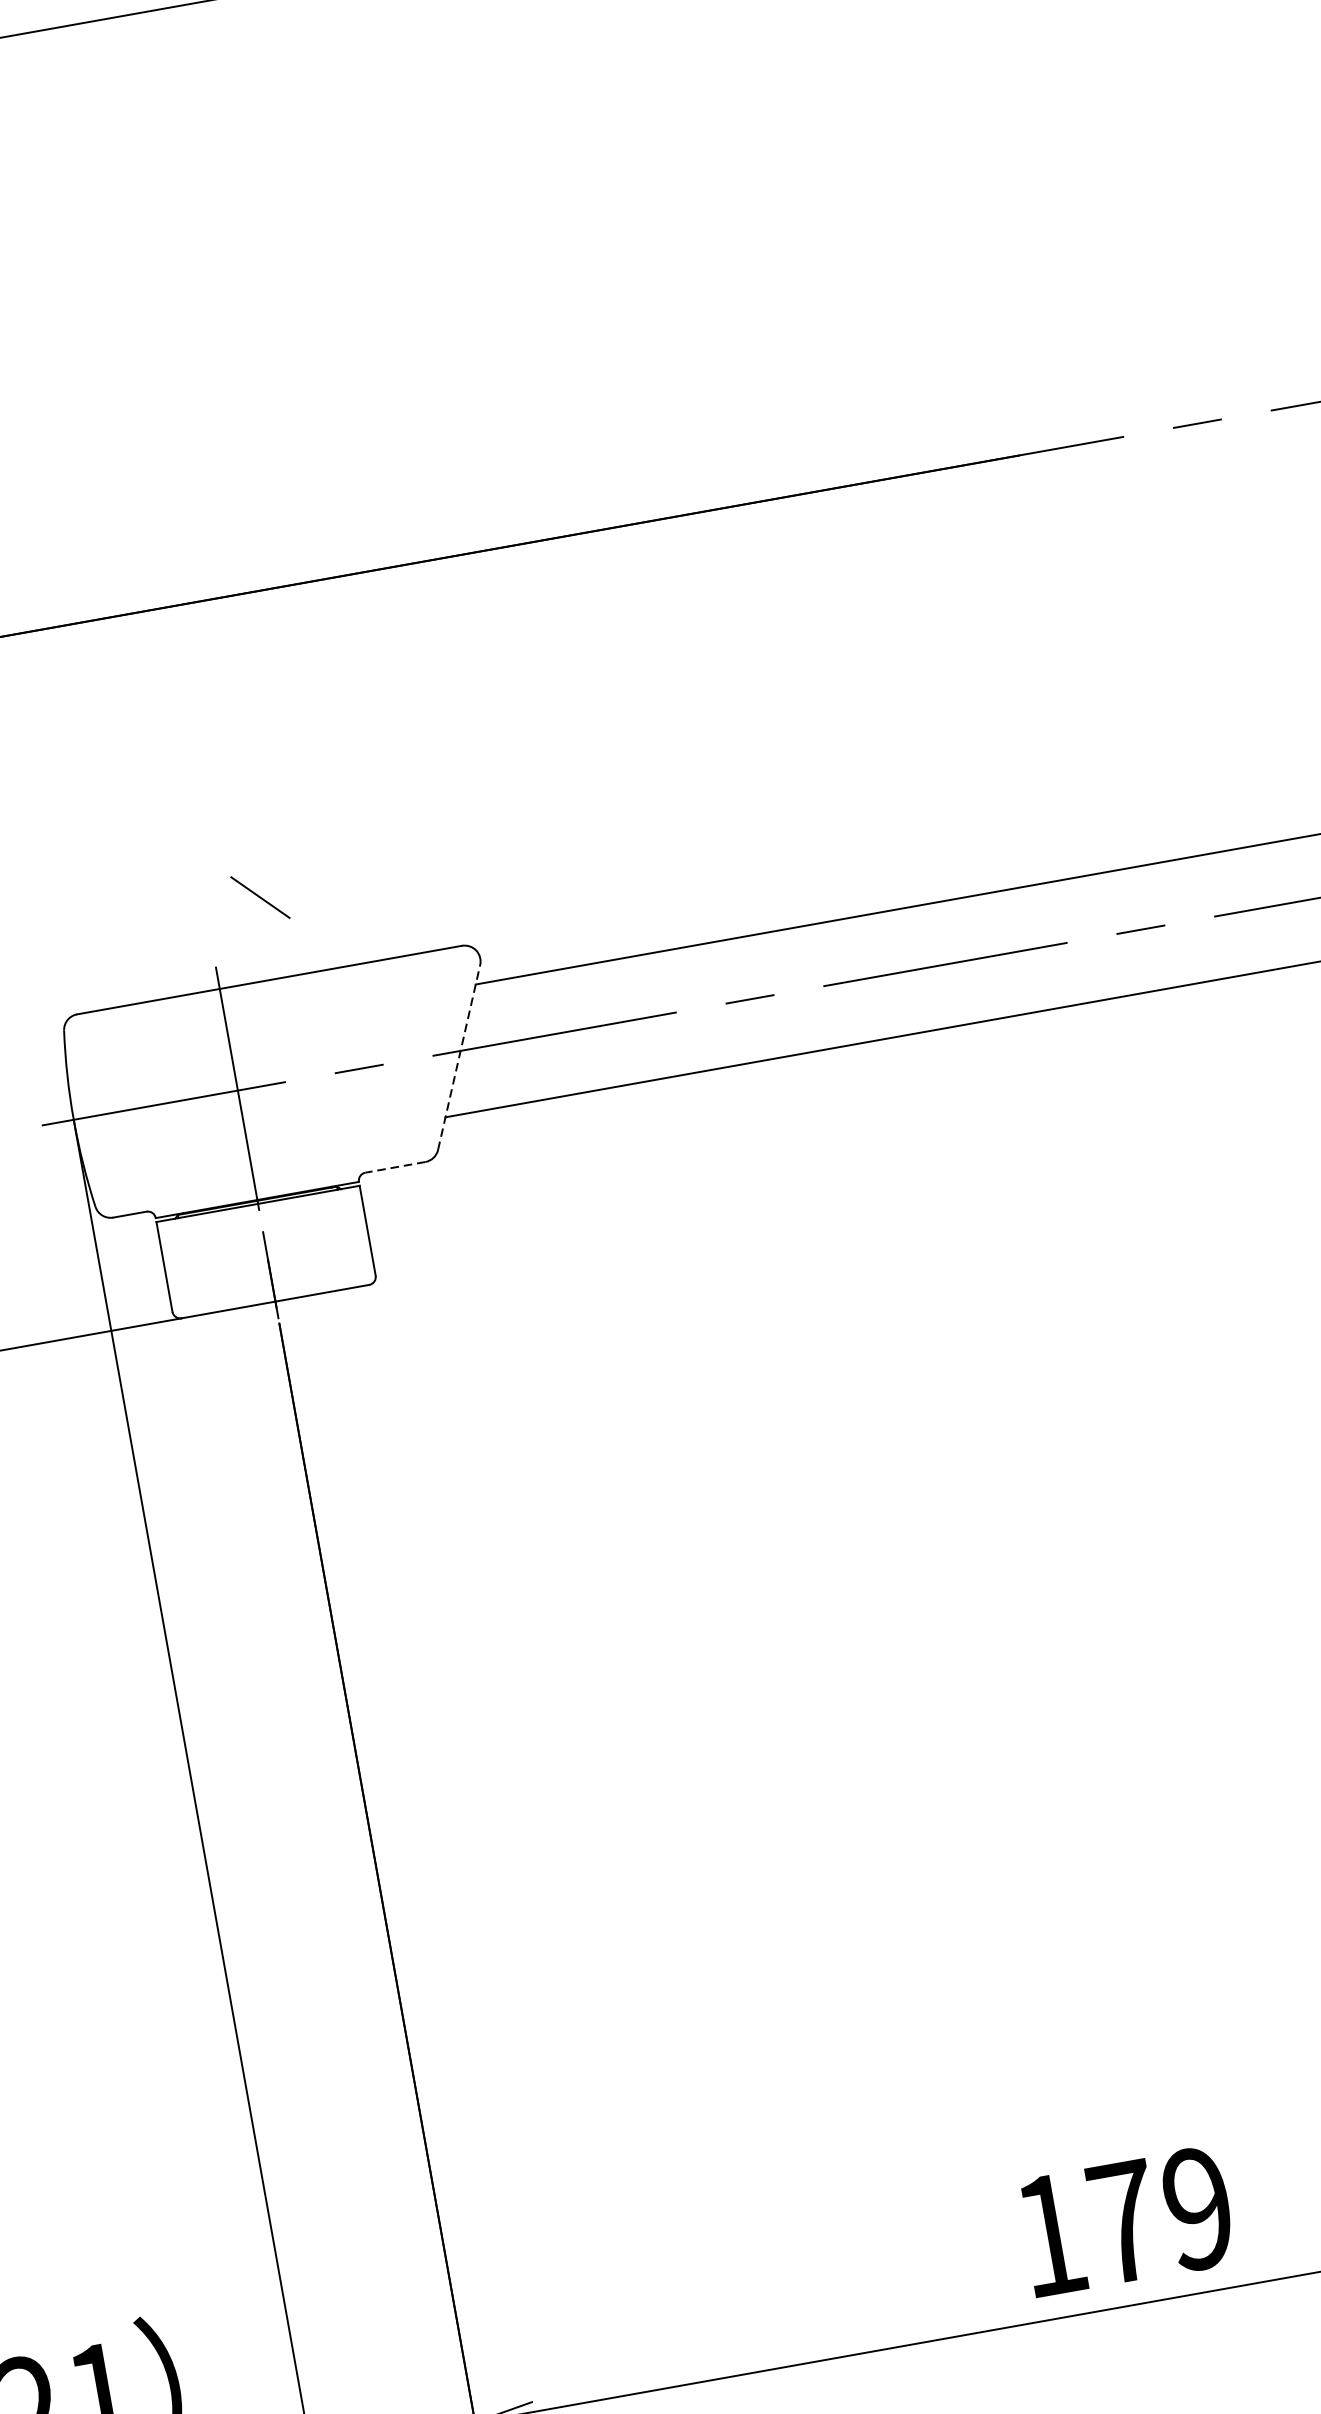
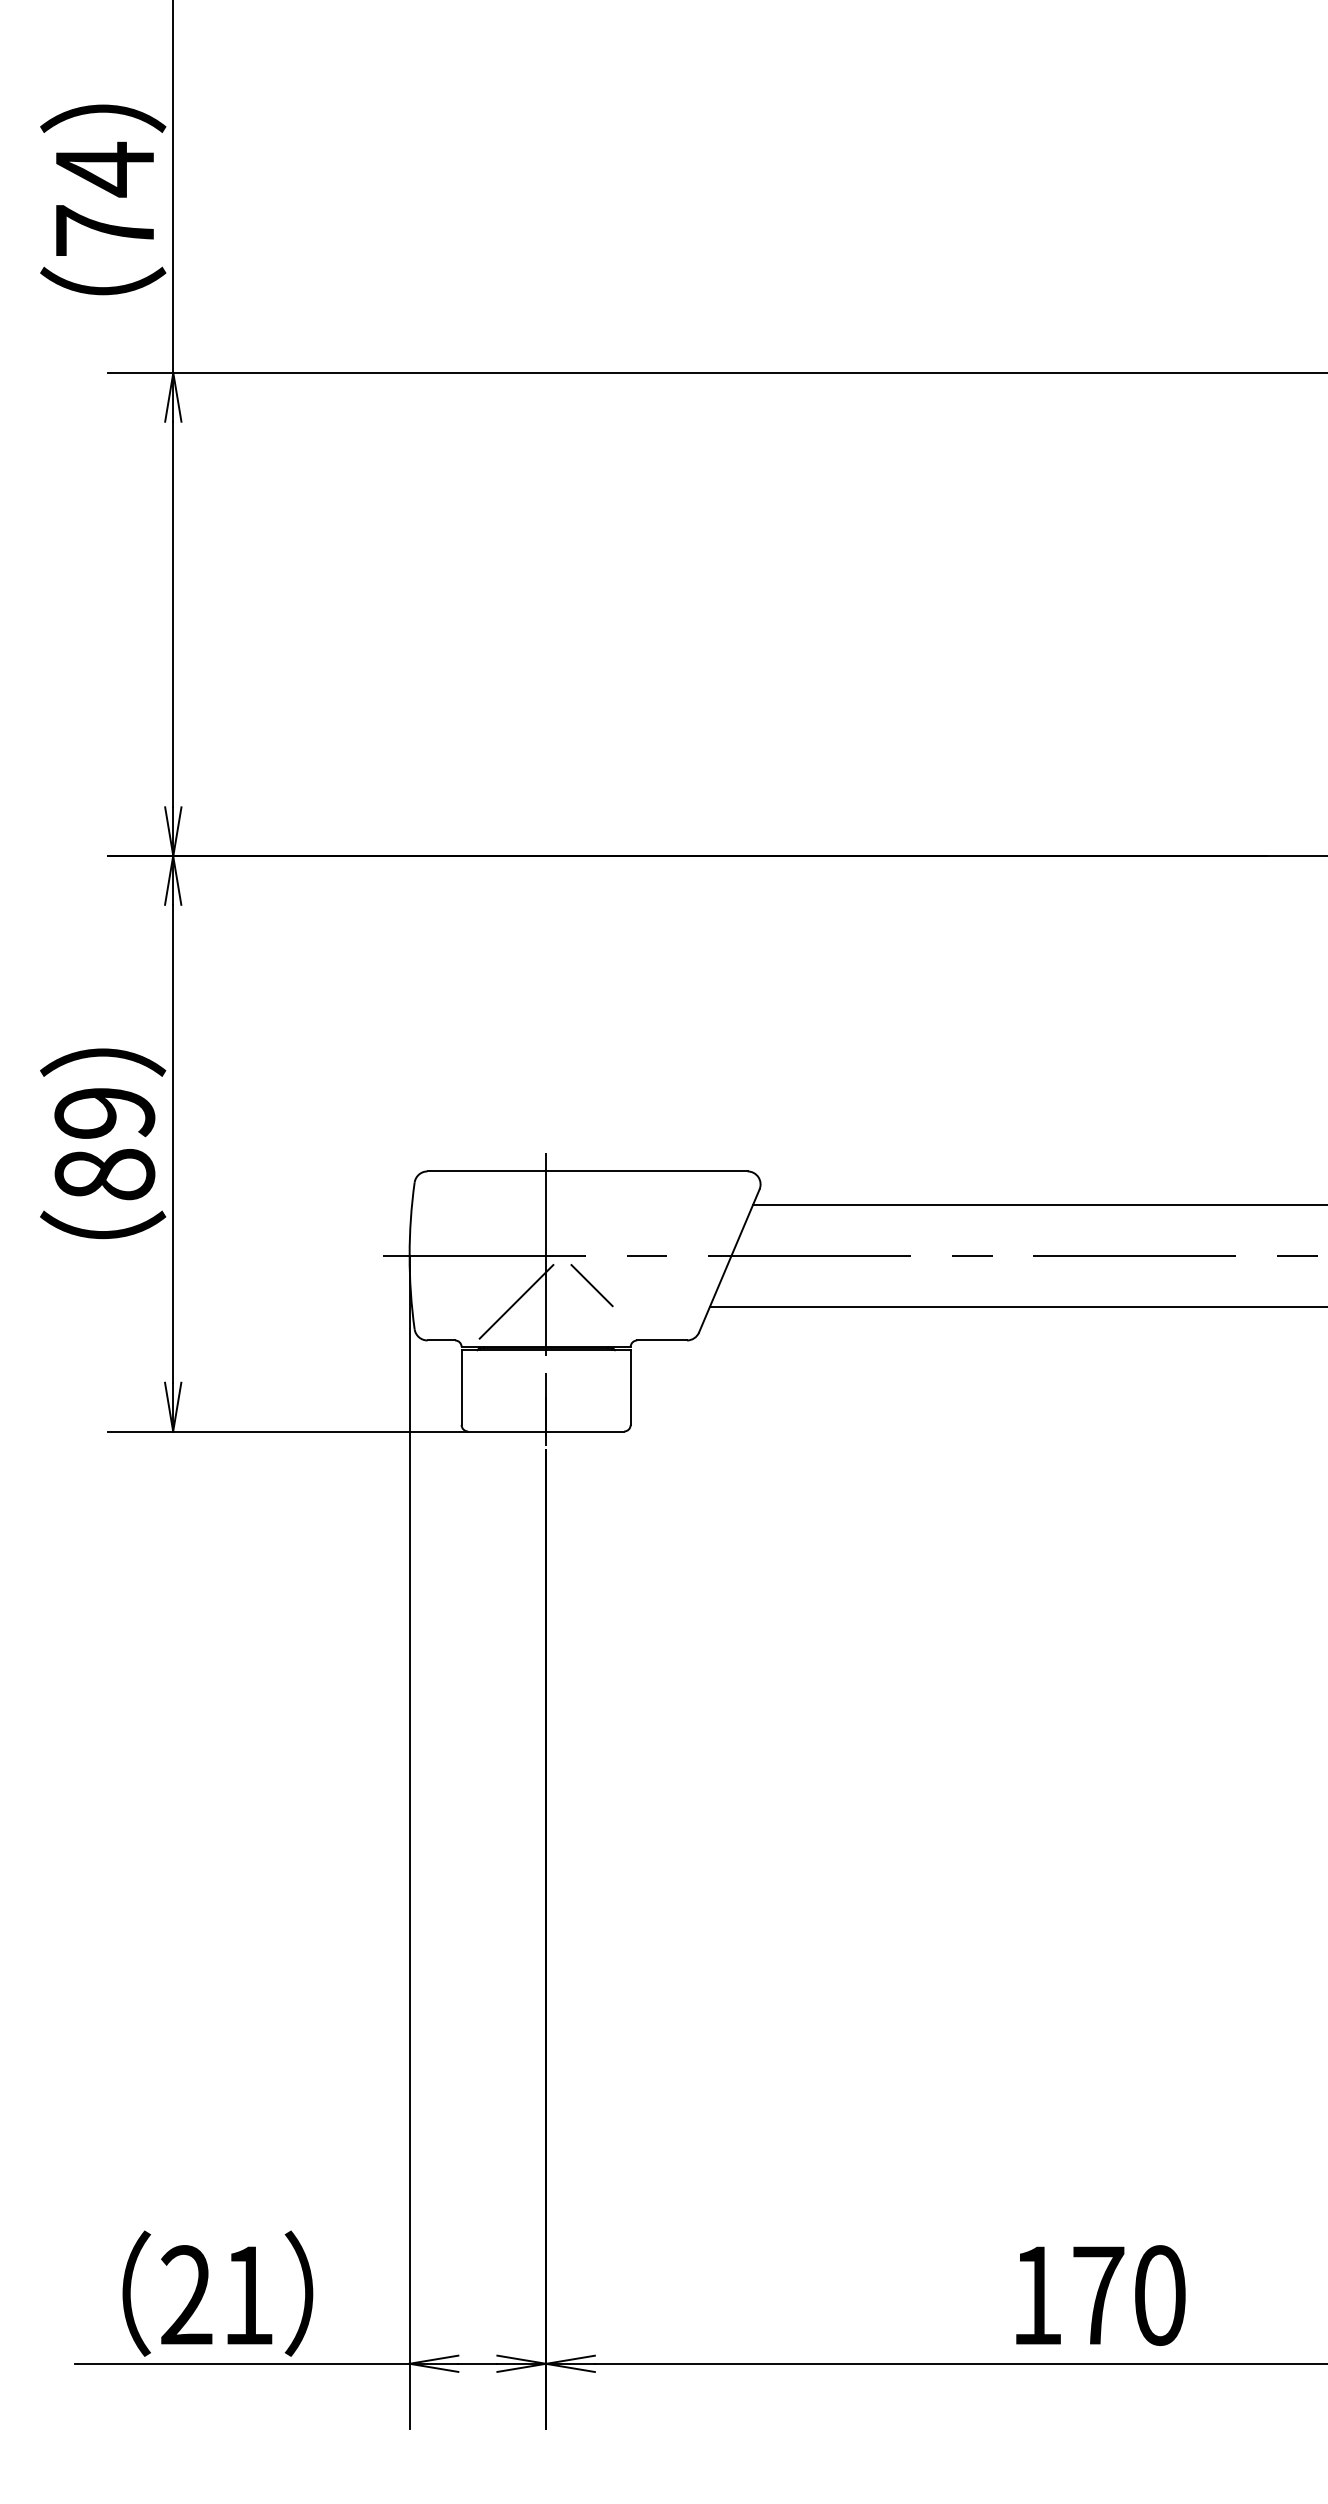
line: (259, 897) -> (591, 1285), moved
line: (459, 1058) -> (729, 1261), dashed -> solid
line: (211, 1151) -> (516, 1301), added
line: (395, 1167) -> (662, 1340), dashed -> solid
text: (1197, 2208) -> (1159, 2295), 179 -> 170

